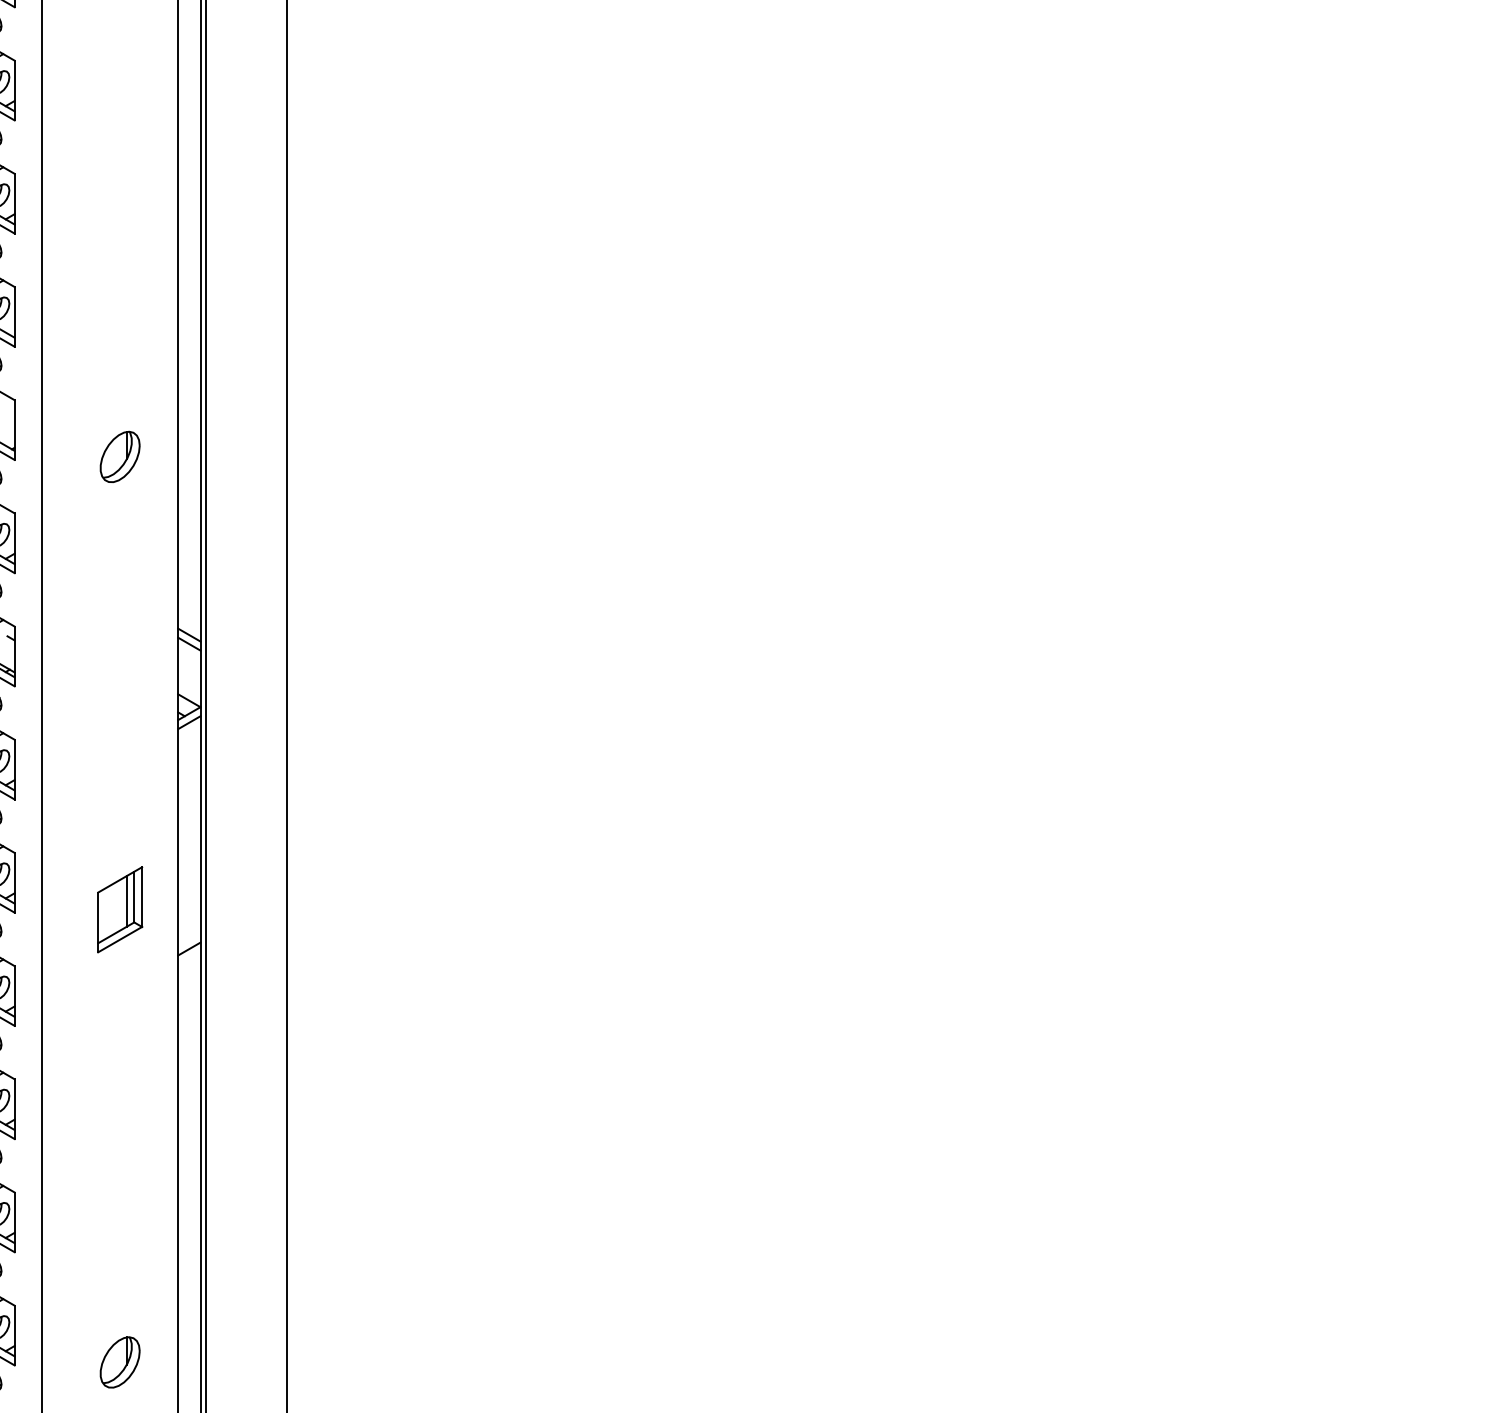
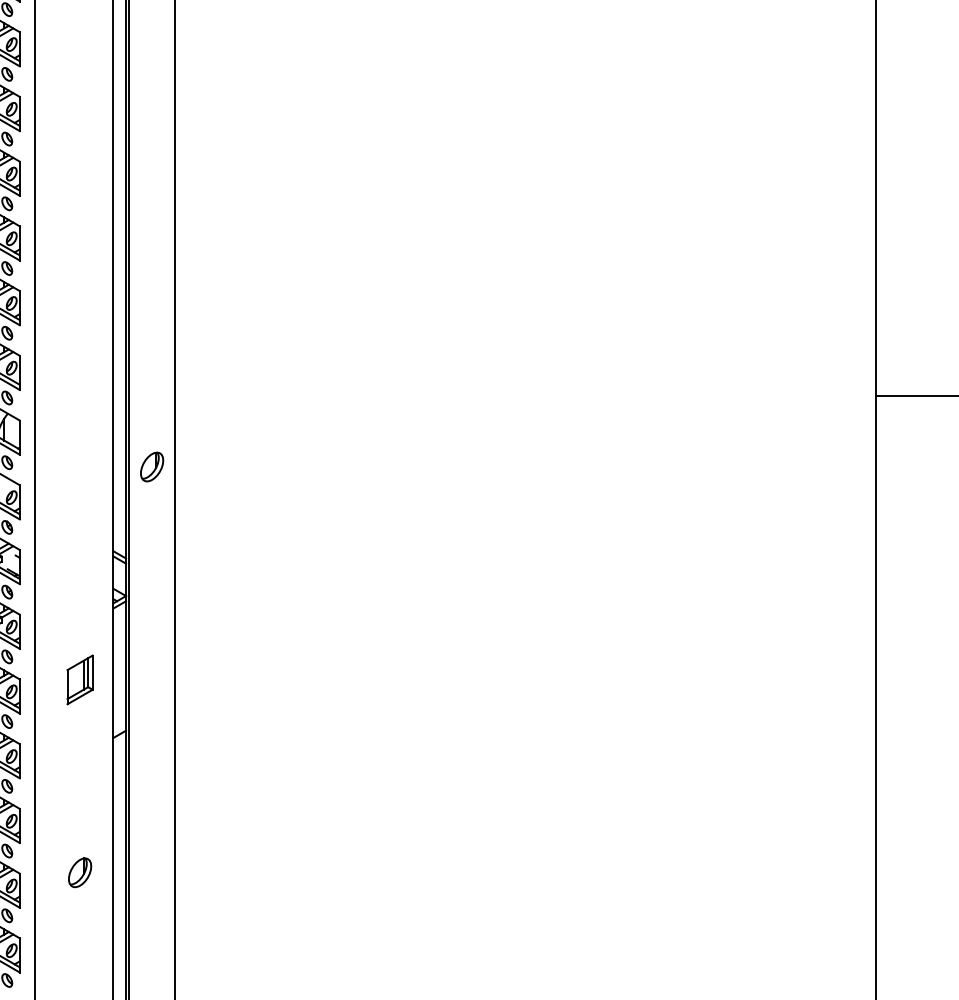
part: (120, 456) -> (152, 466), moved
part: (119, 909) -> (79, 679), moved
part: (120, 1361) -> (80, 872), moved

